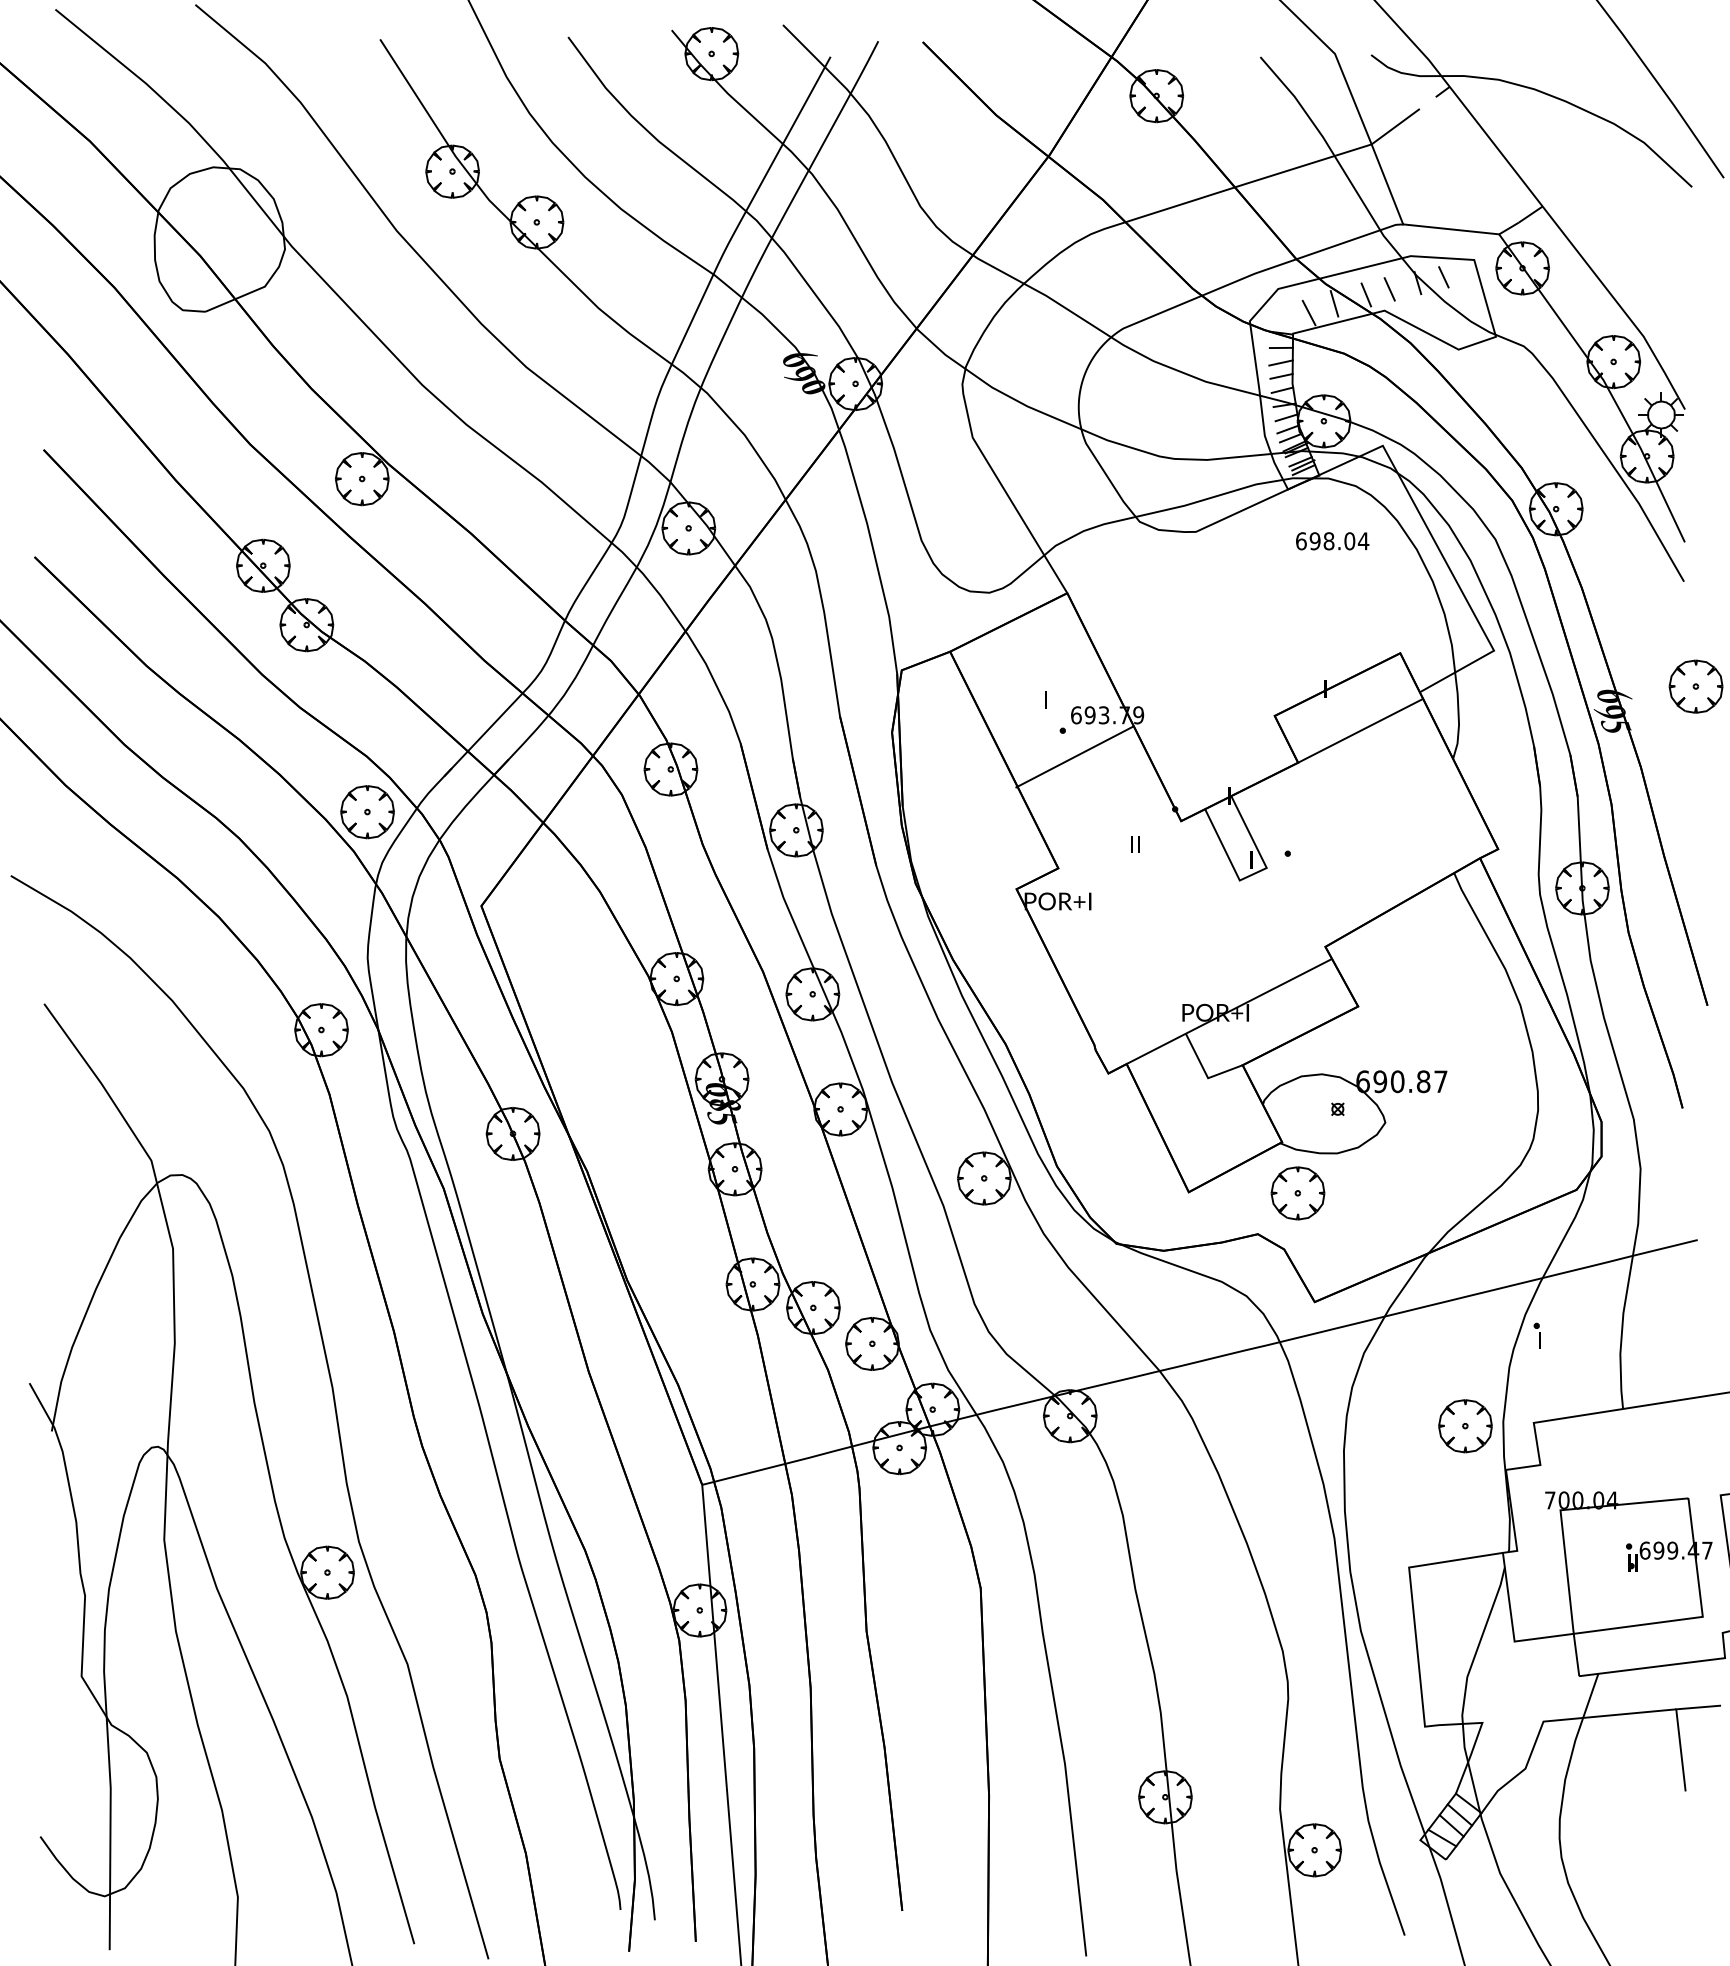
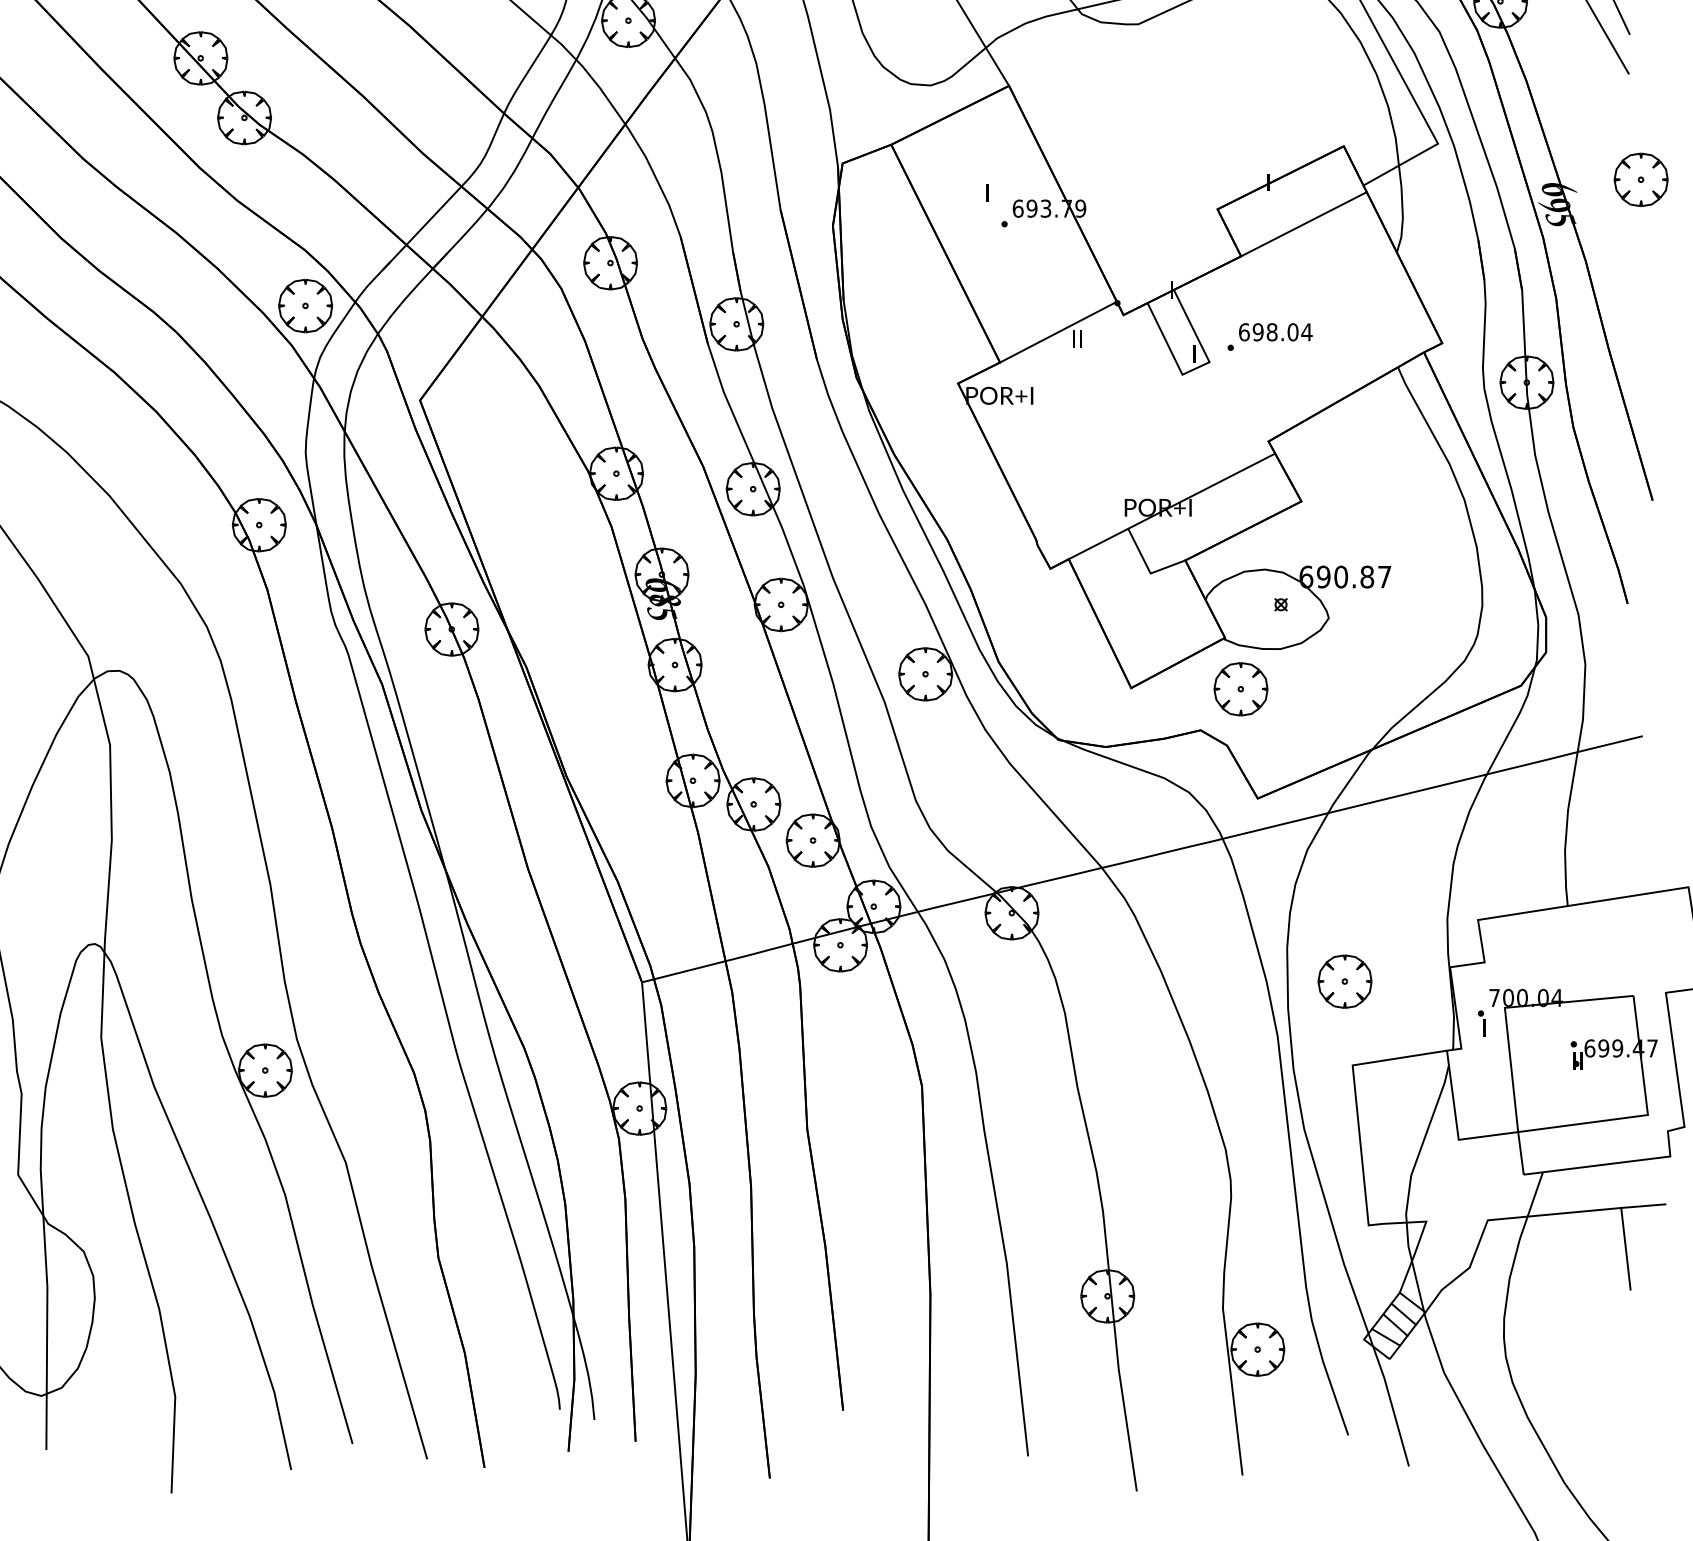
text: (1332, 541) -> (1275, 332), moved
line: (1074, 756) -> (1058, 331), moved
part: (1536, 1335) -> (1480, 1023), moved
part: (1465, 1426) -> (1345, 981), moved

